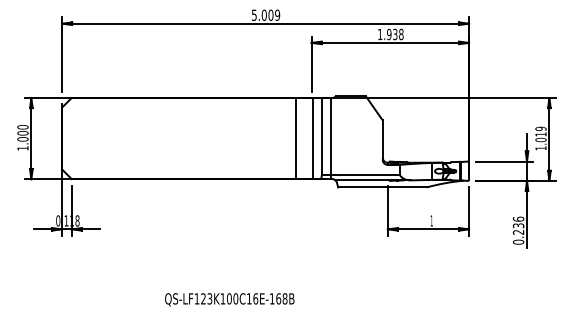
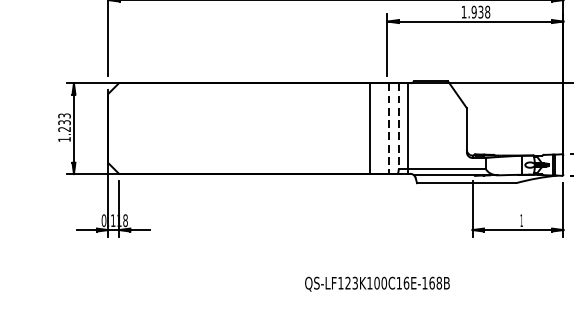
text: (22, 133) -> (64, 122), 1.000 -> 1.233
line: (321, 136) -> (398, 126), solid -> dashed
line: (313, 138) -> (389, 128), solid -> dashed
text: (229, 299) -> (377, 283), moved

